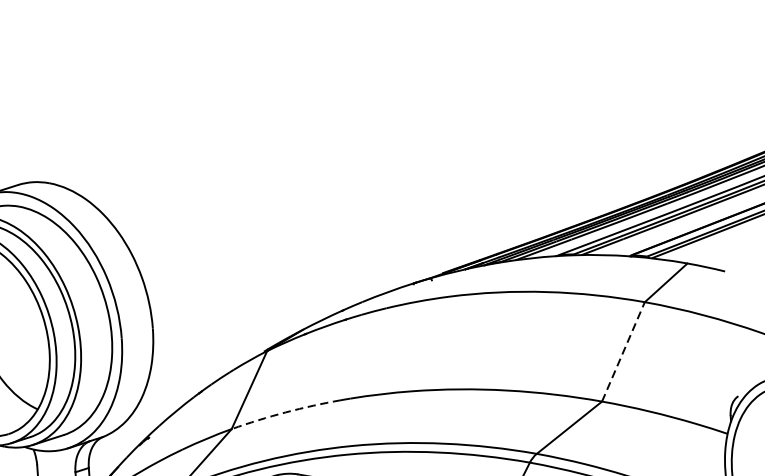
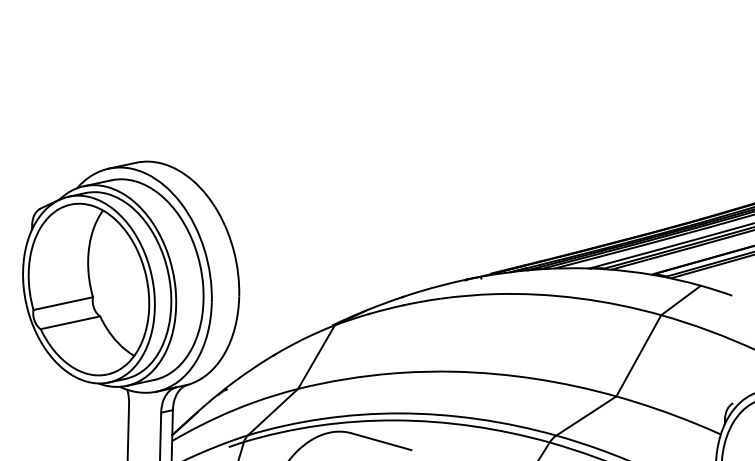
line: (624, 351) -> (639, 355), dashed -> solid
arc: (285, 412) -> (345, 379), dashed -> solid

